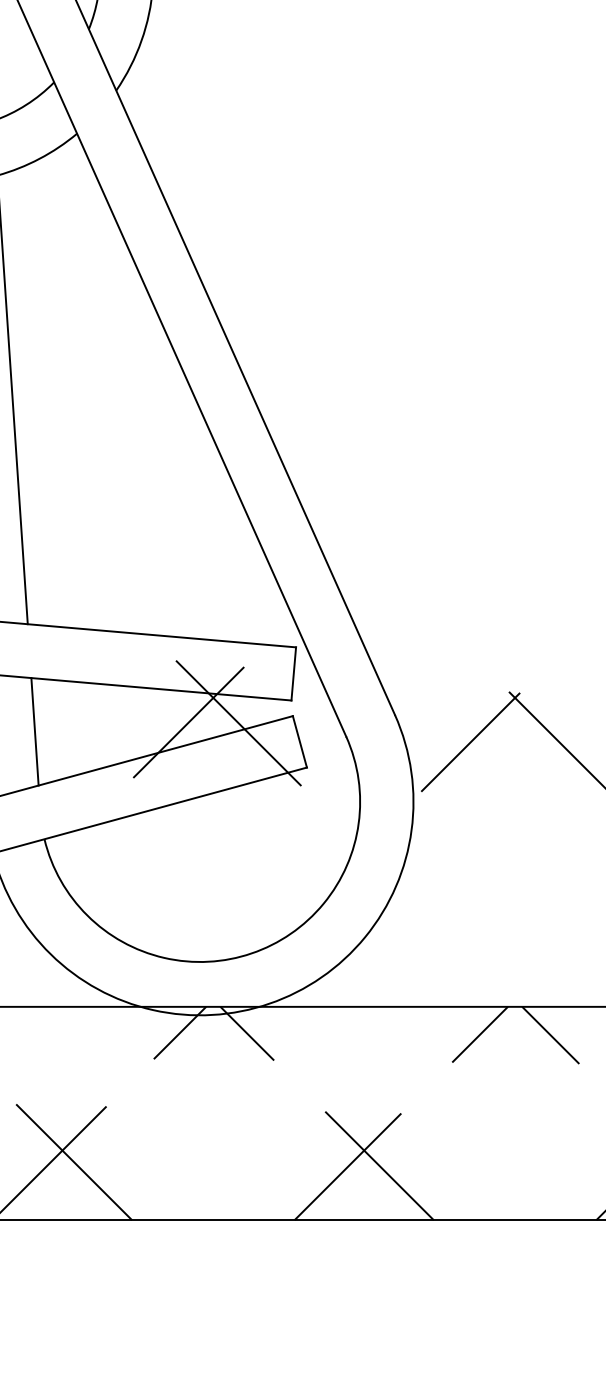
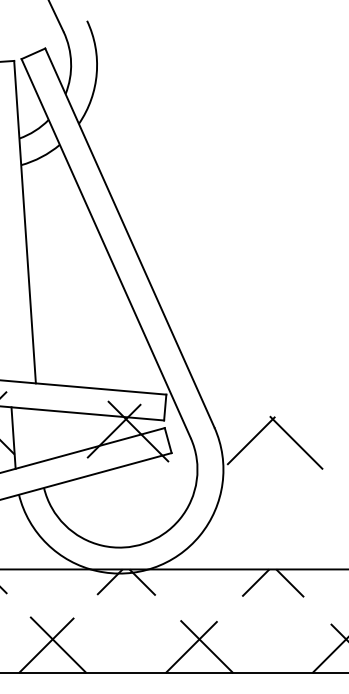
line: (35, 731) -> (39, 435), removed

